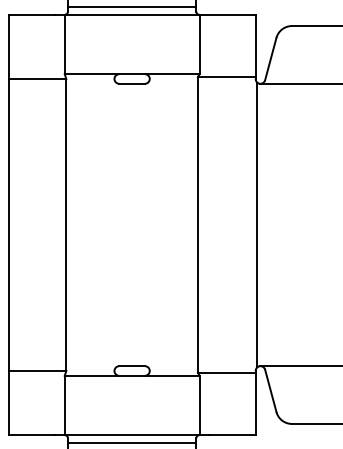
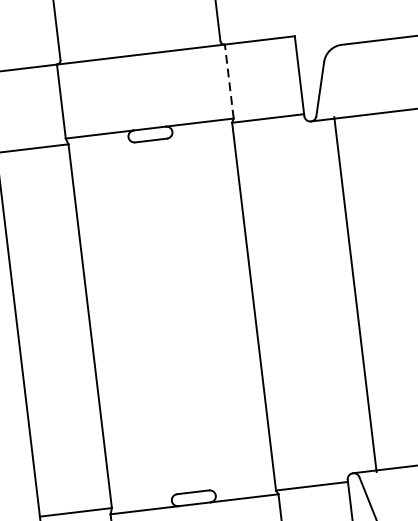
line: (131, 6) -> (138, 44), removed
line: (199, 44) -> (229, 81), solid -> dashed
line: (257, 224) -> (355, 293), moved

